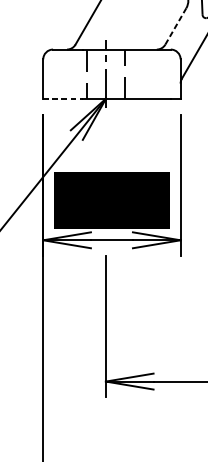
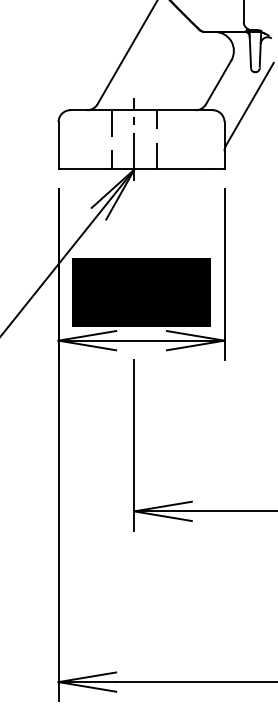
line: (175, 25) -> (218, 81), dashed -> solid
line: (63, 98) -> (82, 169), dashed -> solid

